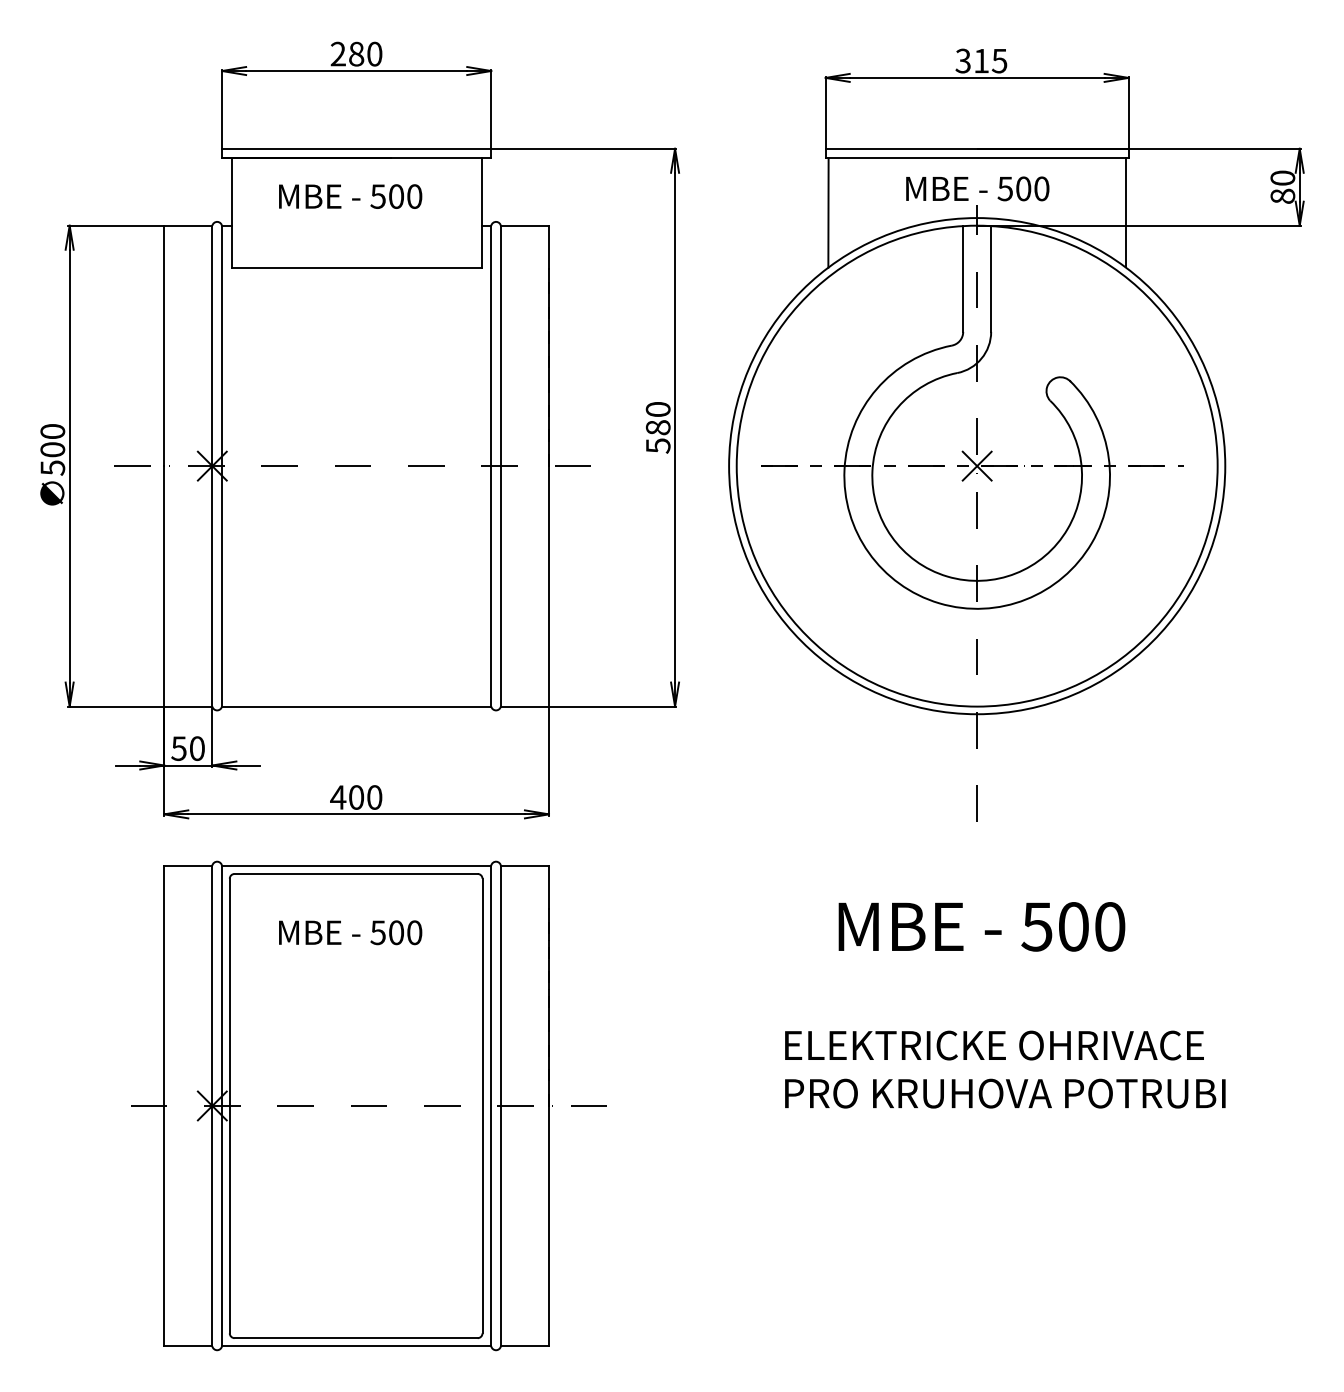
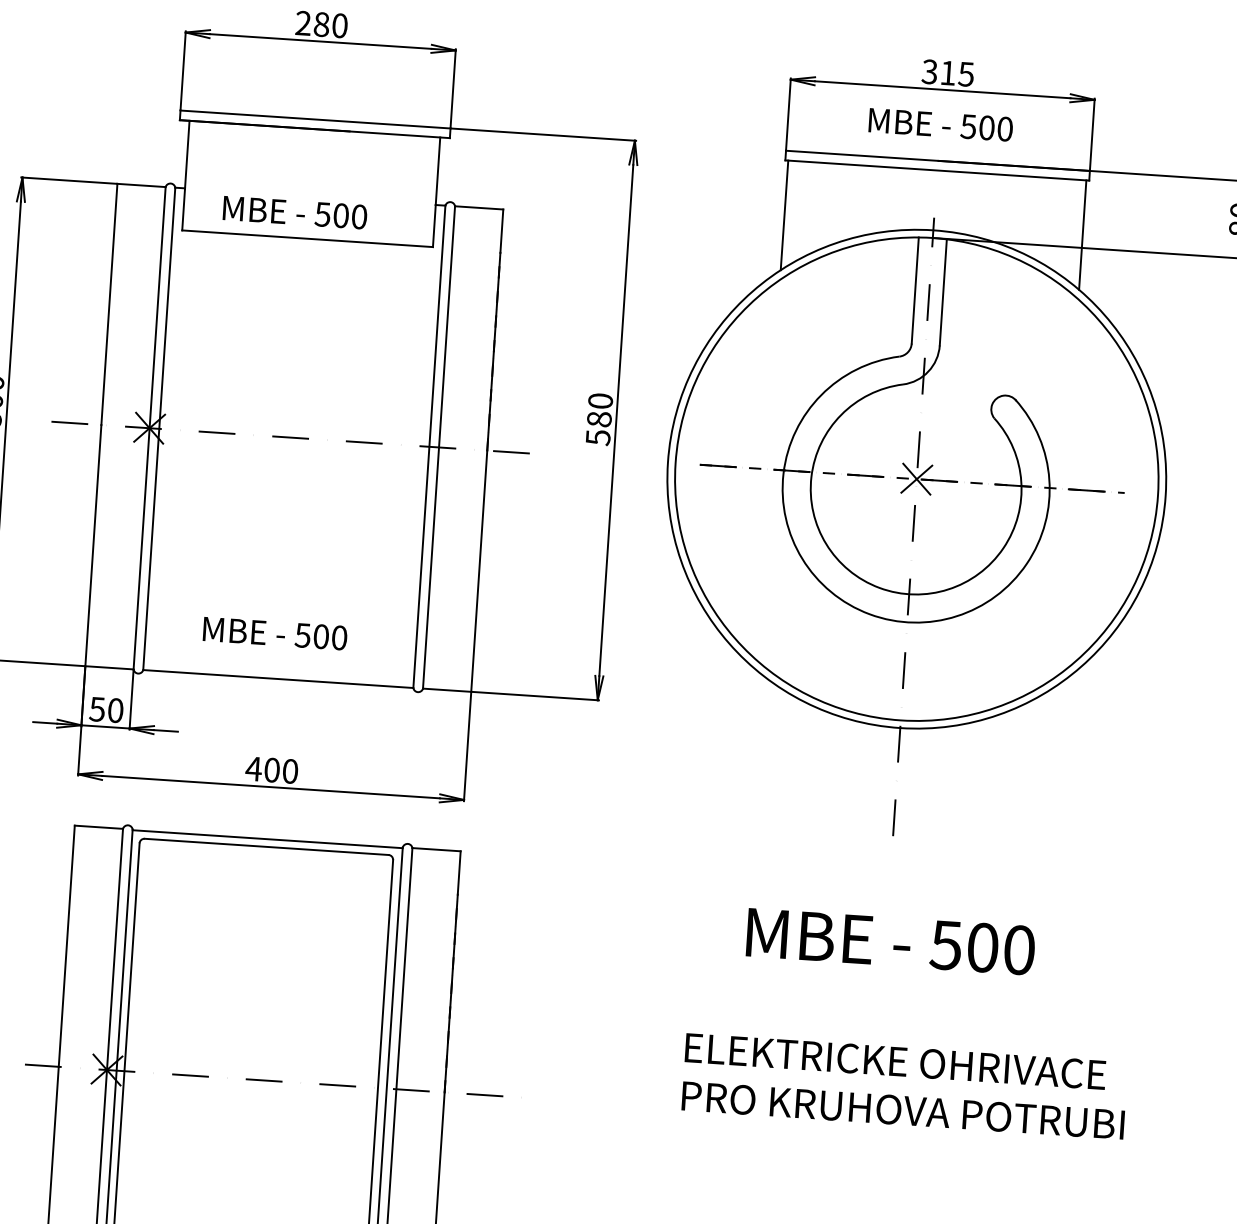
text: (977, 188) -> (940, 124), moved
text: (350, 196) -> (295, 212), moved
text: (350, 932) -> (275, 633), moved

